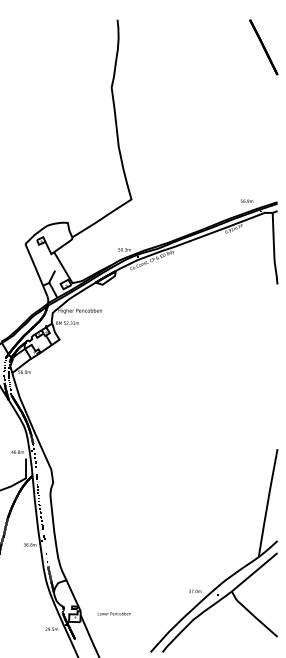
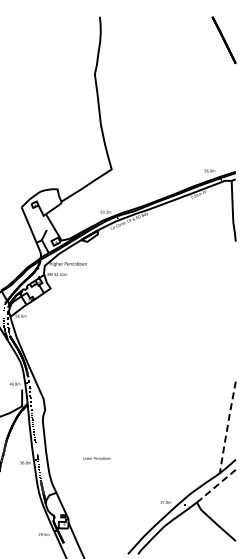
line: (267, 503) -> (227, 427), solid -> dashed
line: (254, 572) -> (216, 486), solid -> dashed
text: (114, 613) -> (97, 458), moved

